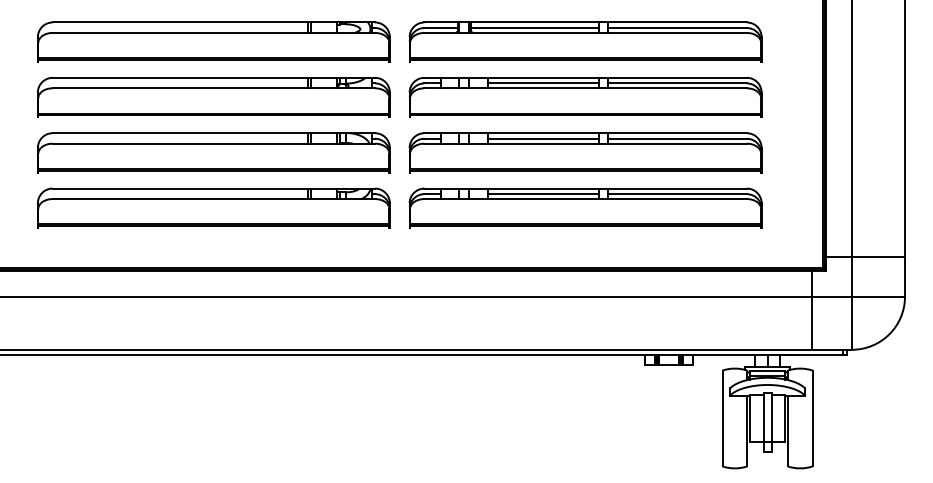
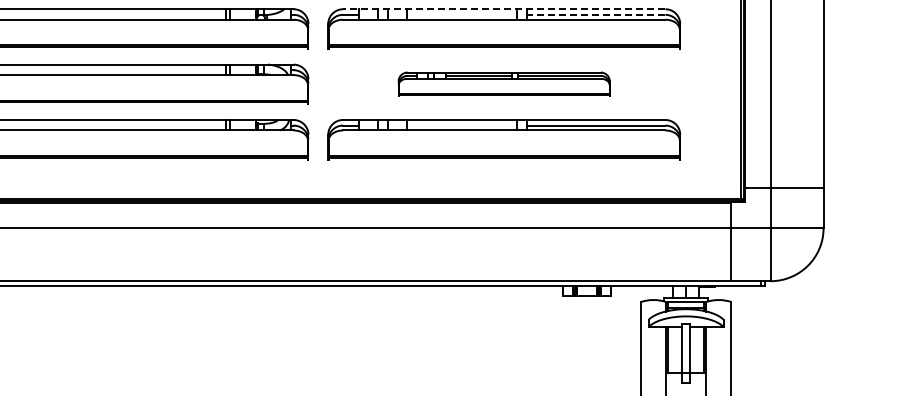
line: (585, 77) -> (504, 8), solid -> dashed
line: (543, 83) -> (462, 14), removed
line: (677, 83) -> (596, 14), solid -> dashed
part: (585, 152) -> (504, 83), size x0.6
line: (543, 194) -> (462, 125), removed

